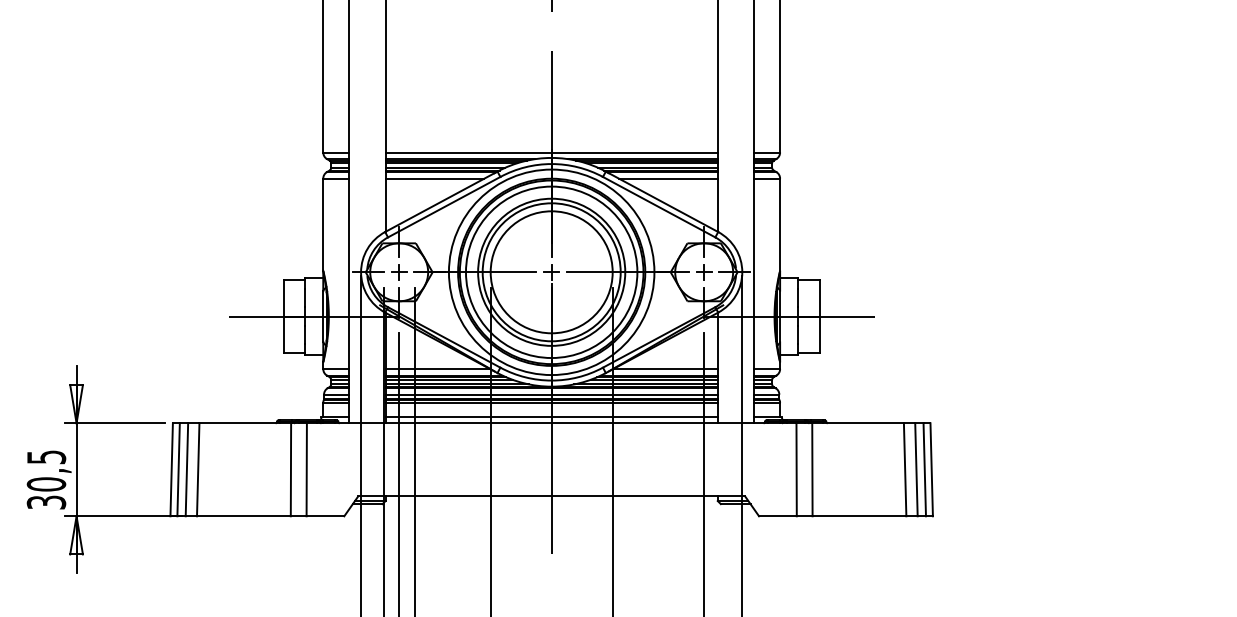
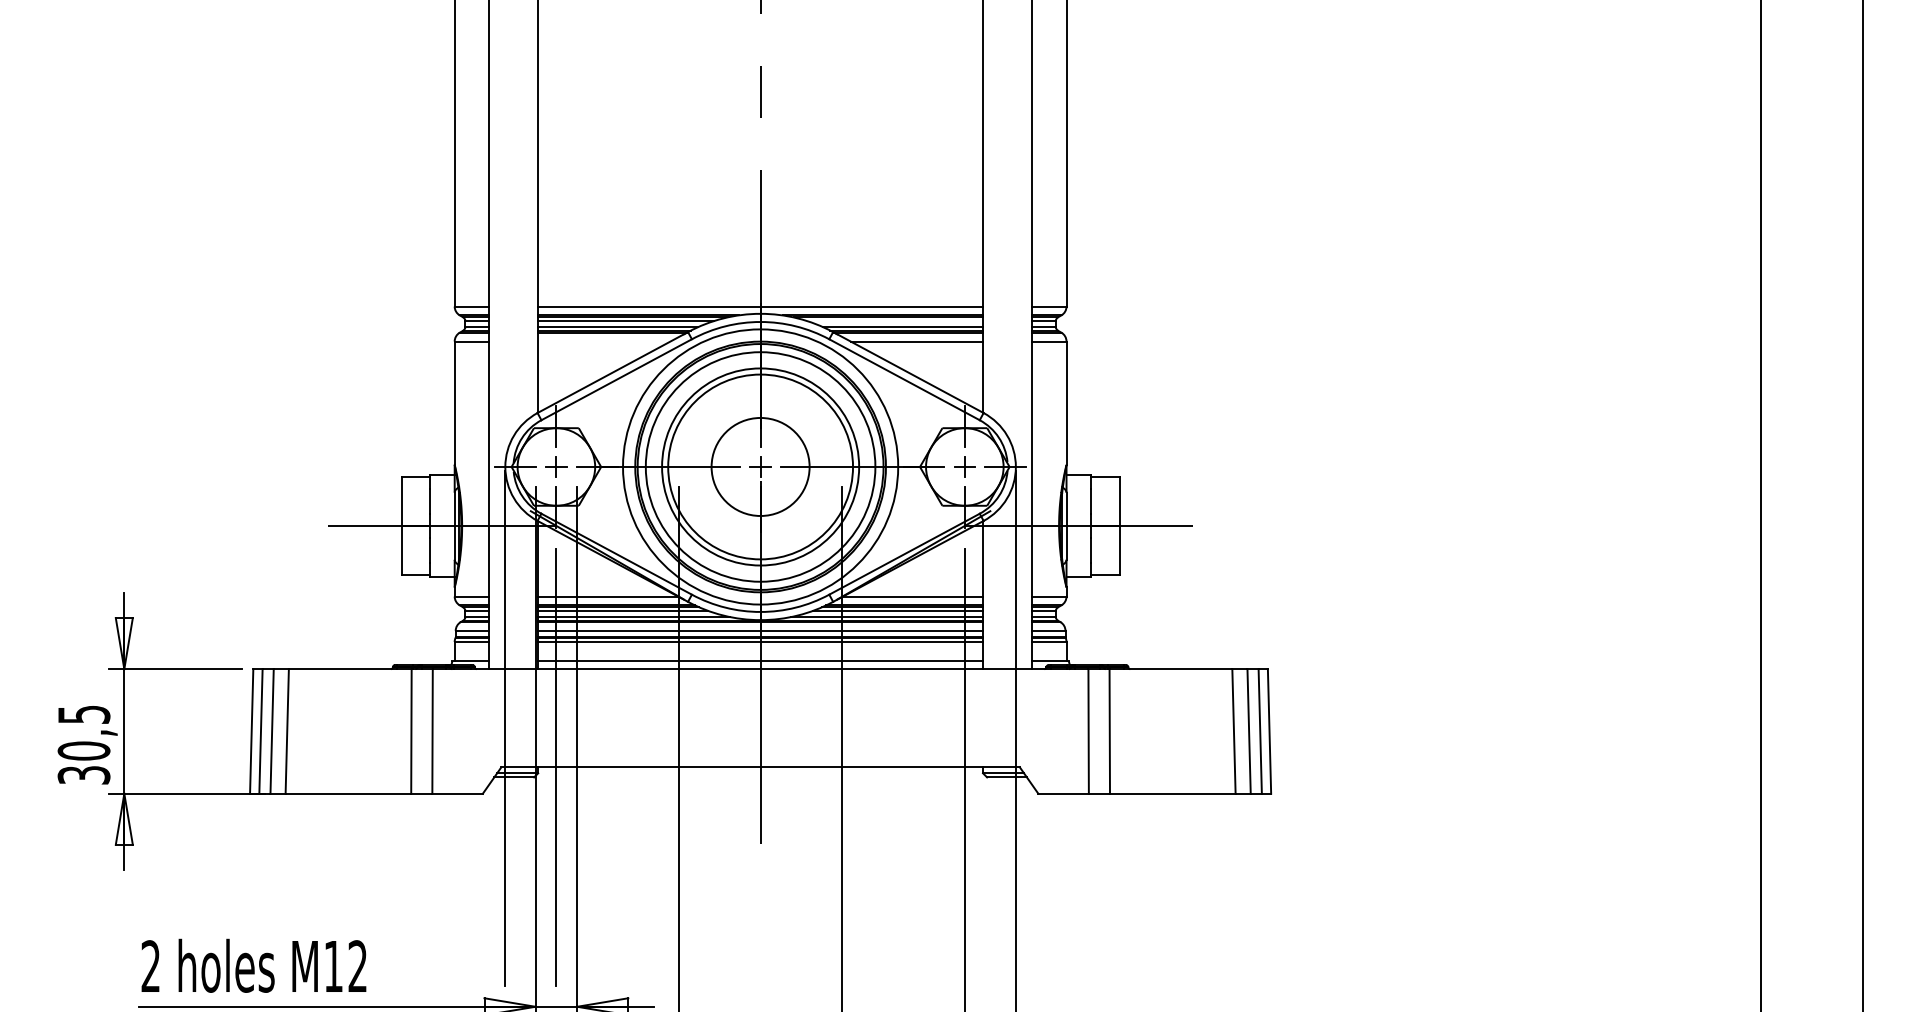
line: (651, 162) -> (894, 320), removed
line: (435, 178) -> (604, 341), removed
circle: (551, 271) -> (760, 466), size x0.6

